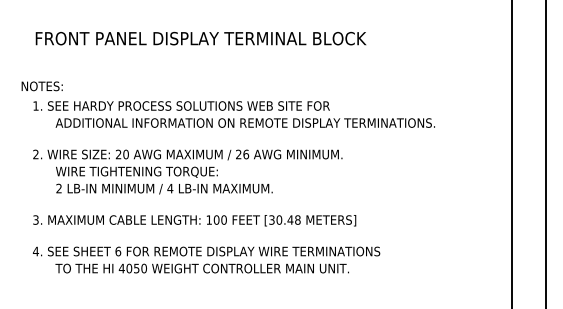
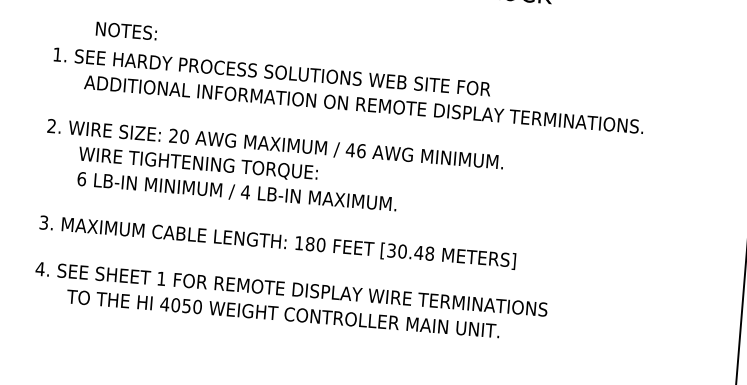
text: (41, 86) -> (125, 31), moved
text: (238, 154) -> (350, 150), 26 -> 46
text: (58, 188) -> (80, 178), 2 -> 6
text: (216, 219) -> (310, 243), 100 -> 180
text: (118, 251) -> (161, 278), 6 -> 1

